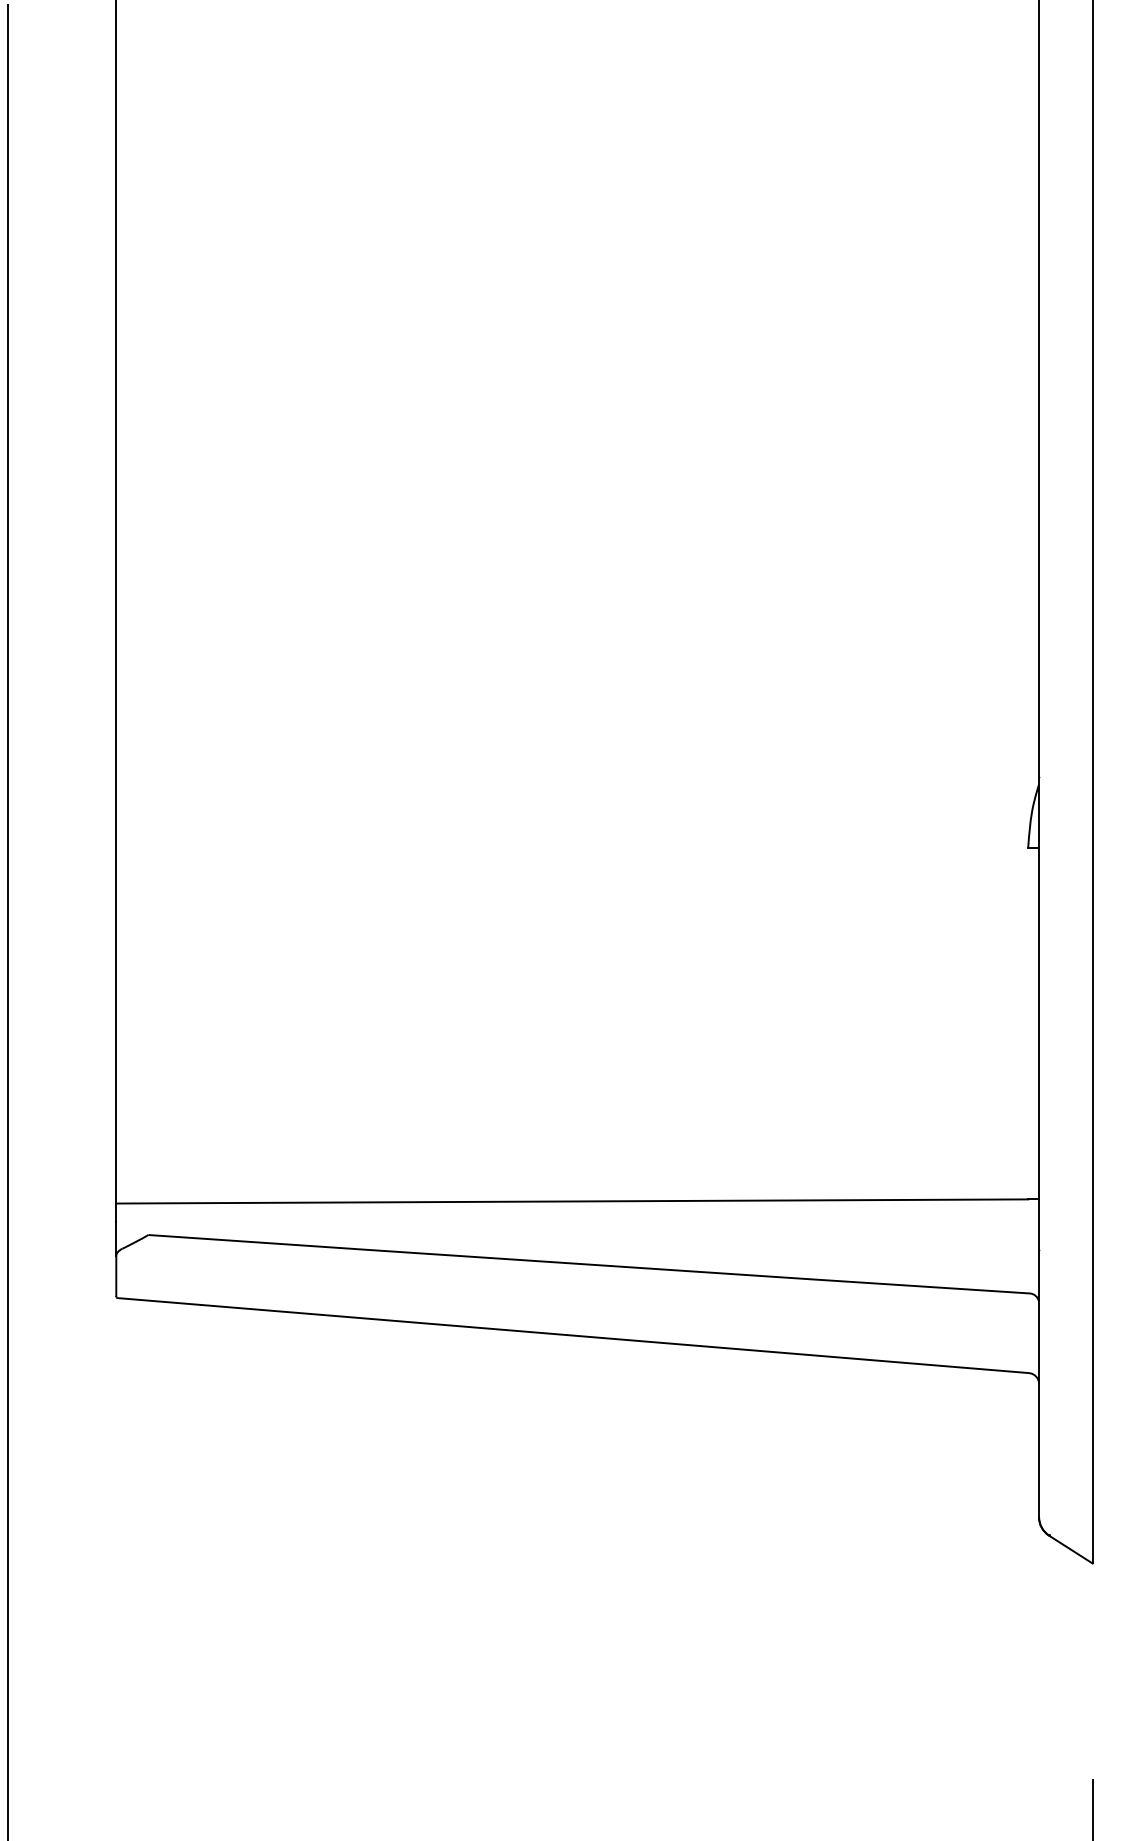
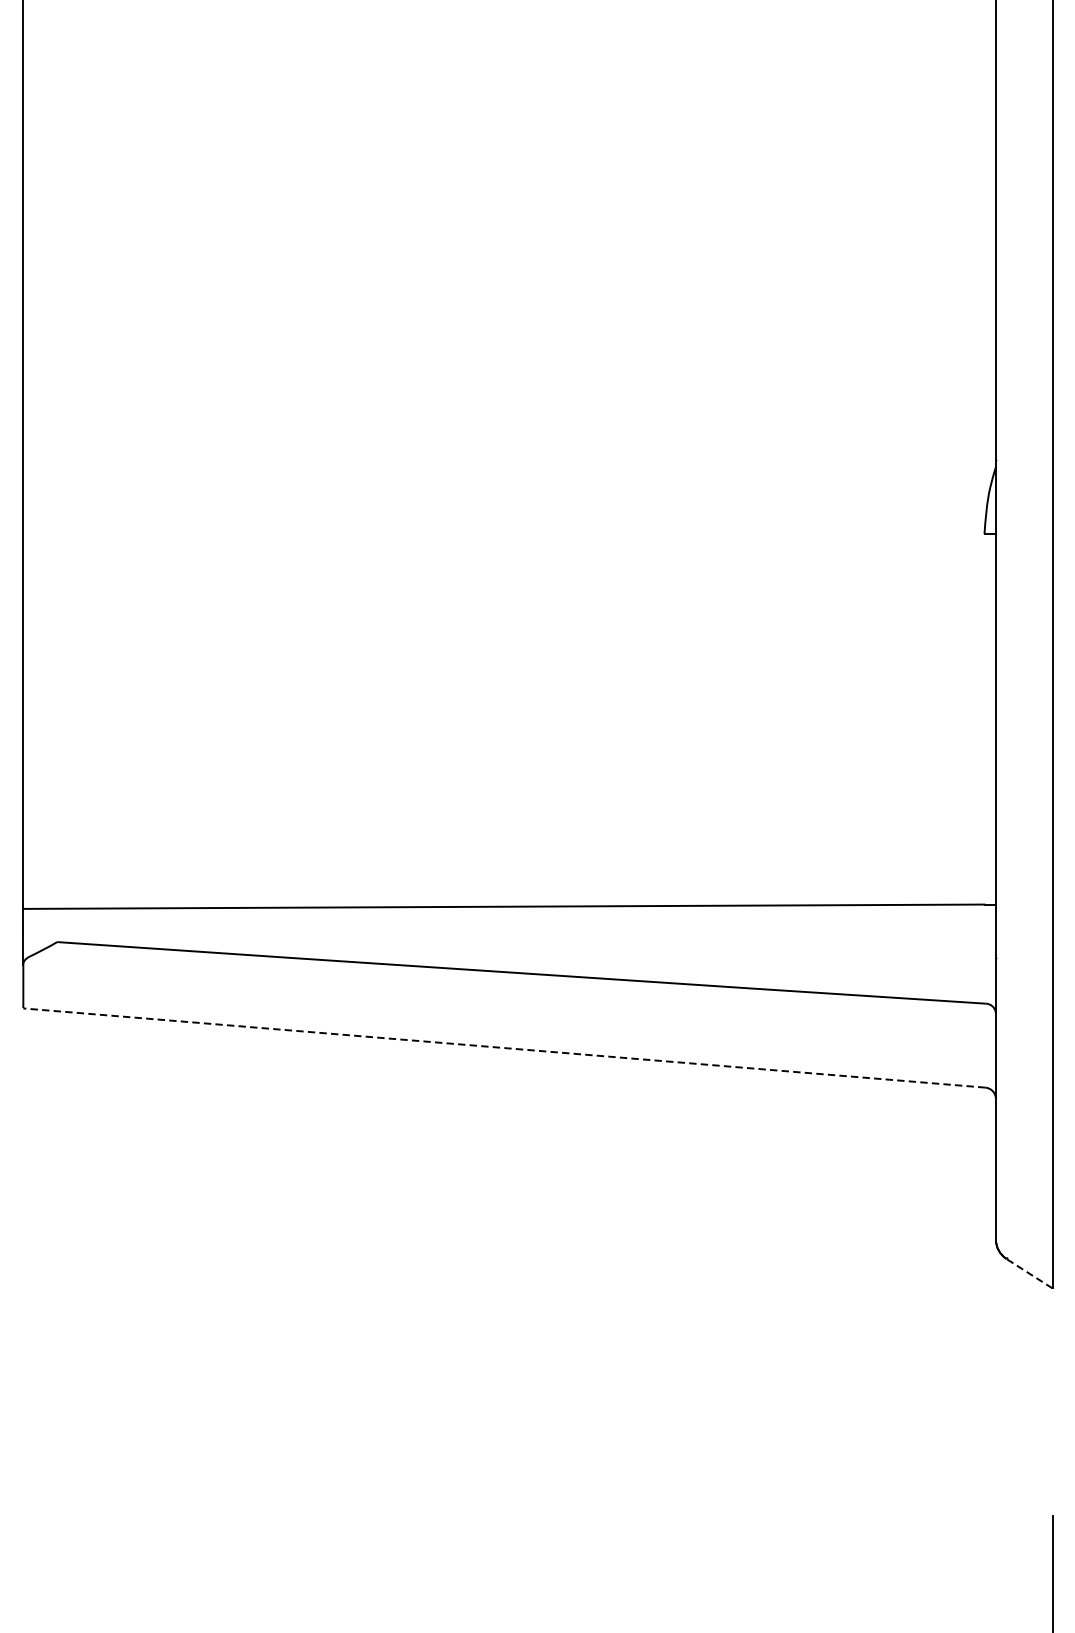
line: (573, 1335) -> (505, 1048), solid -> dashed
line: (1070, 1549) -> (1029, 1273), solid -> dashed

